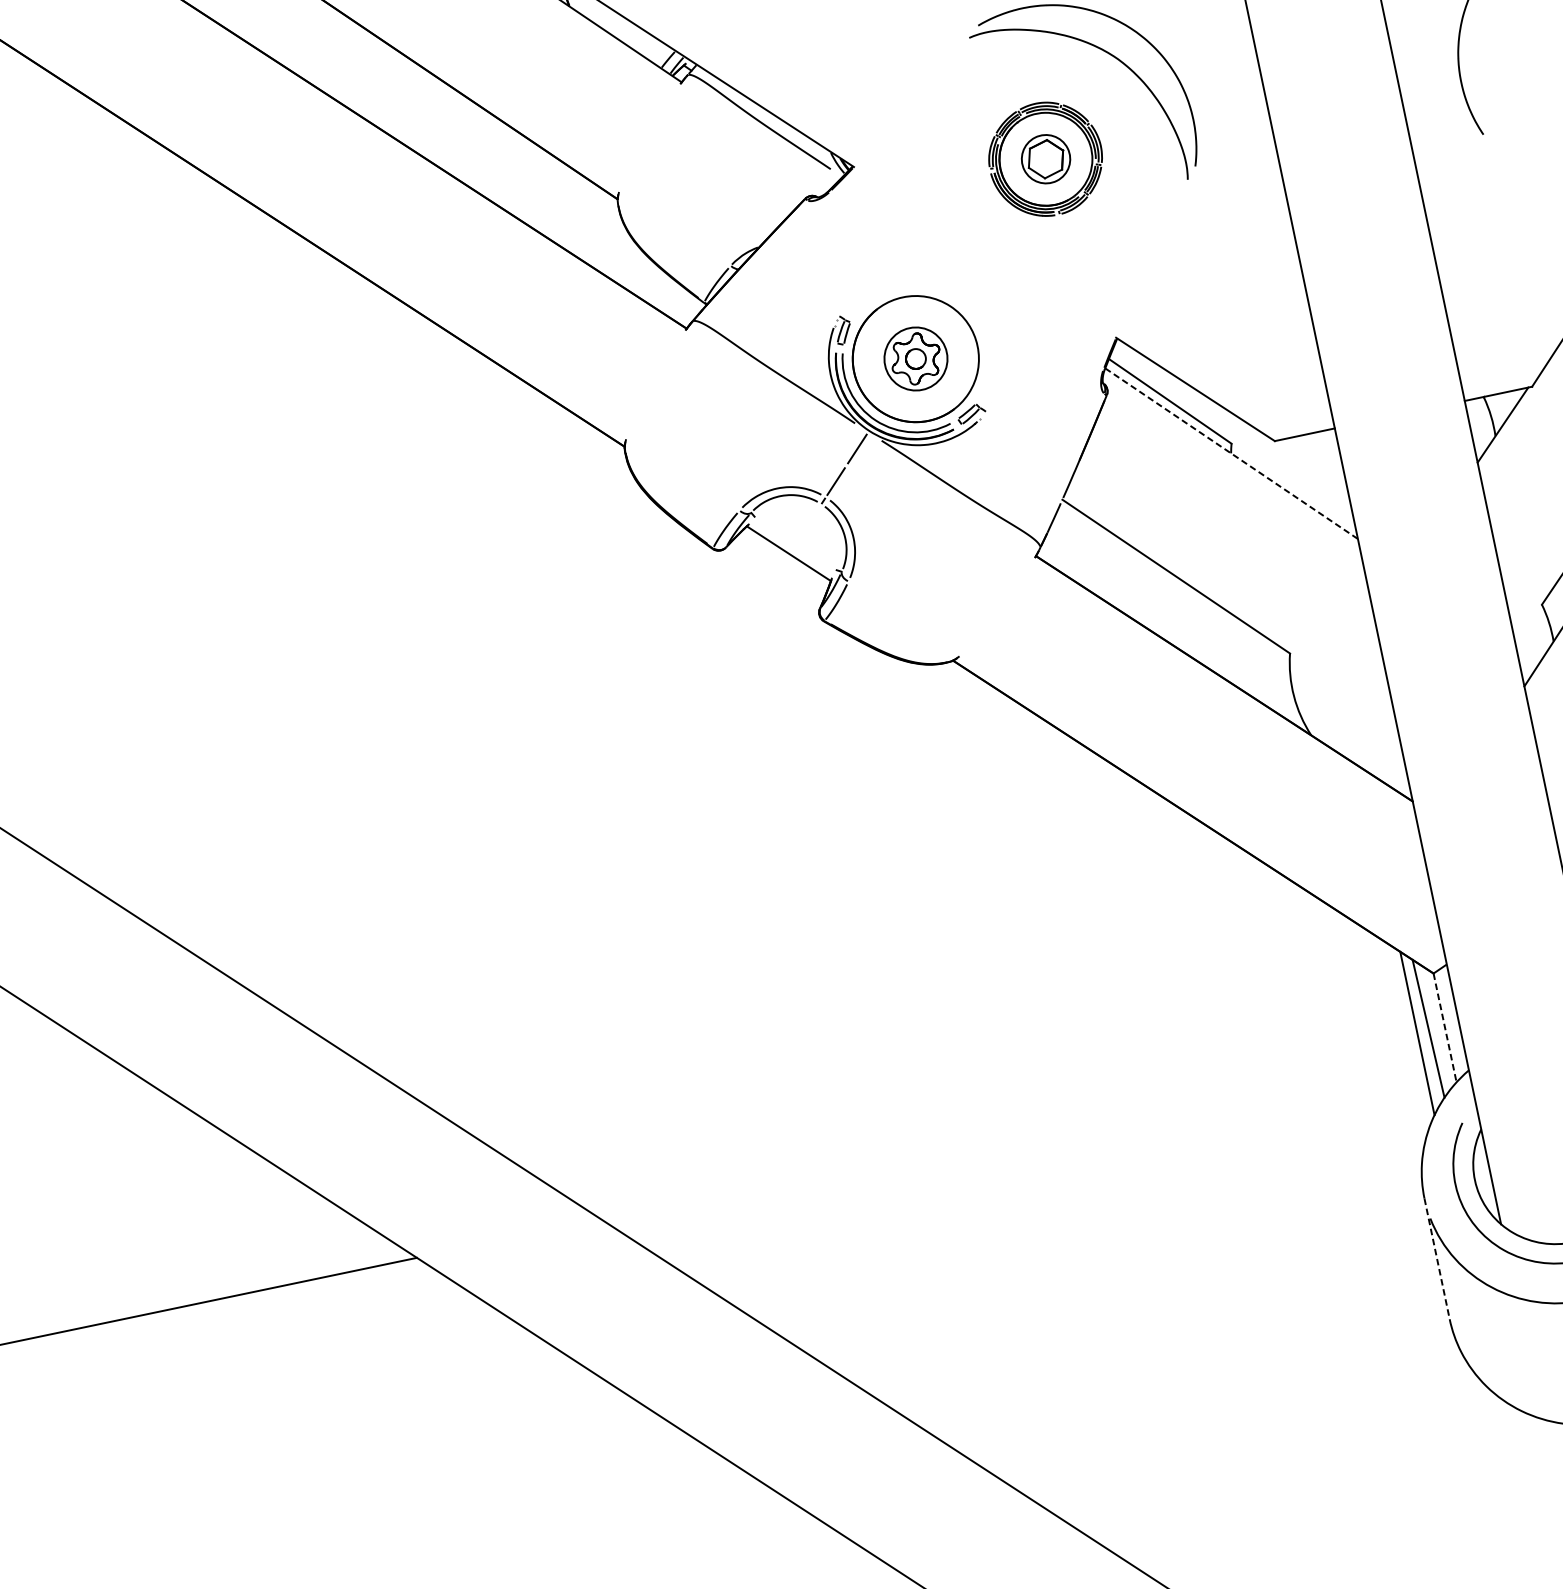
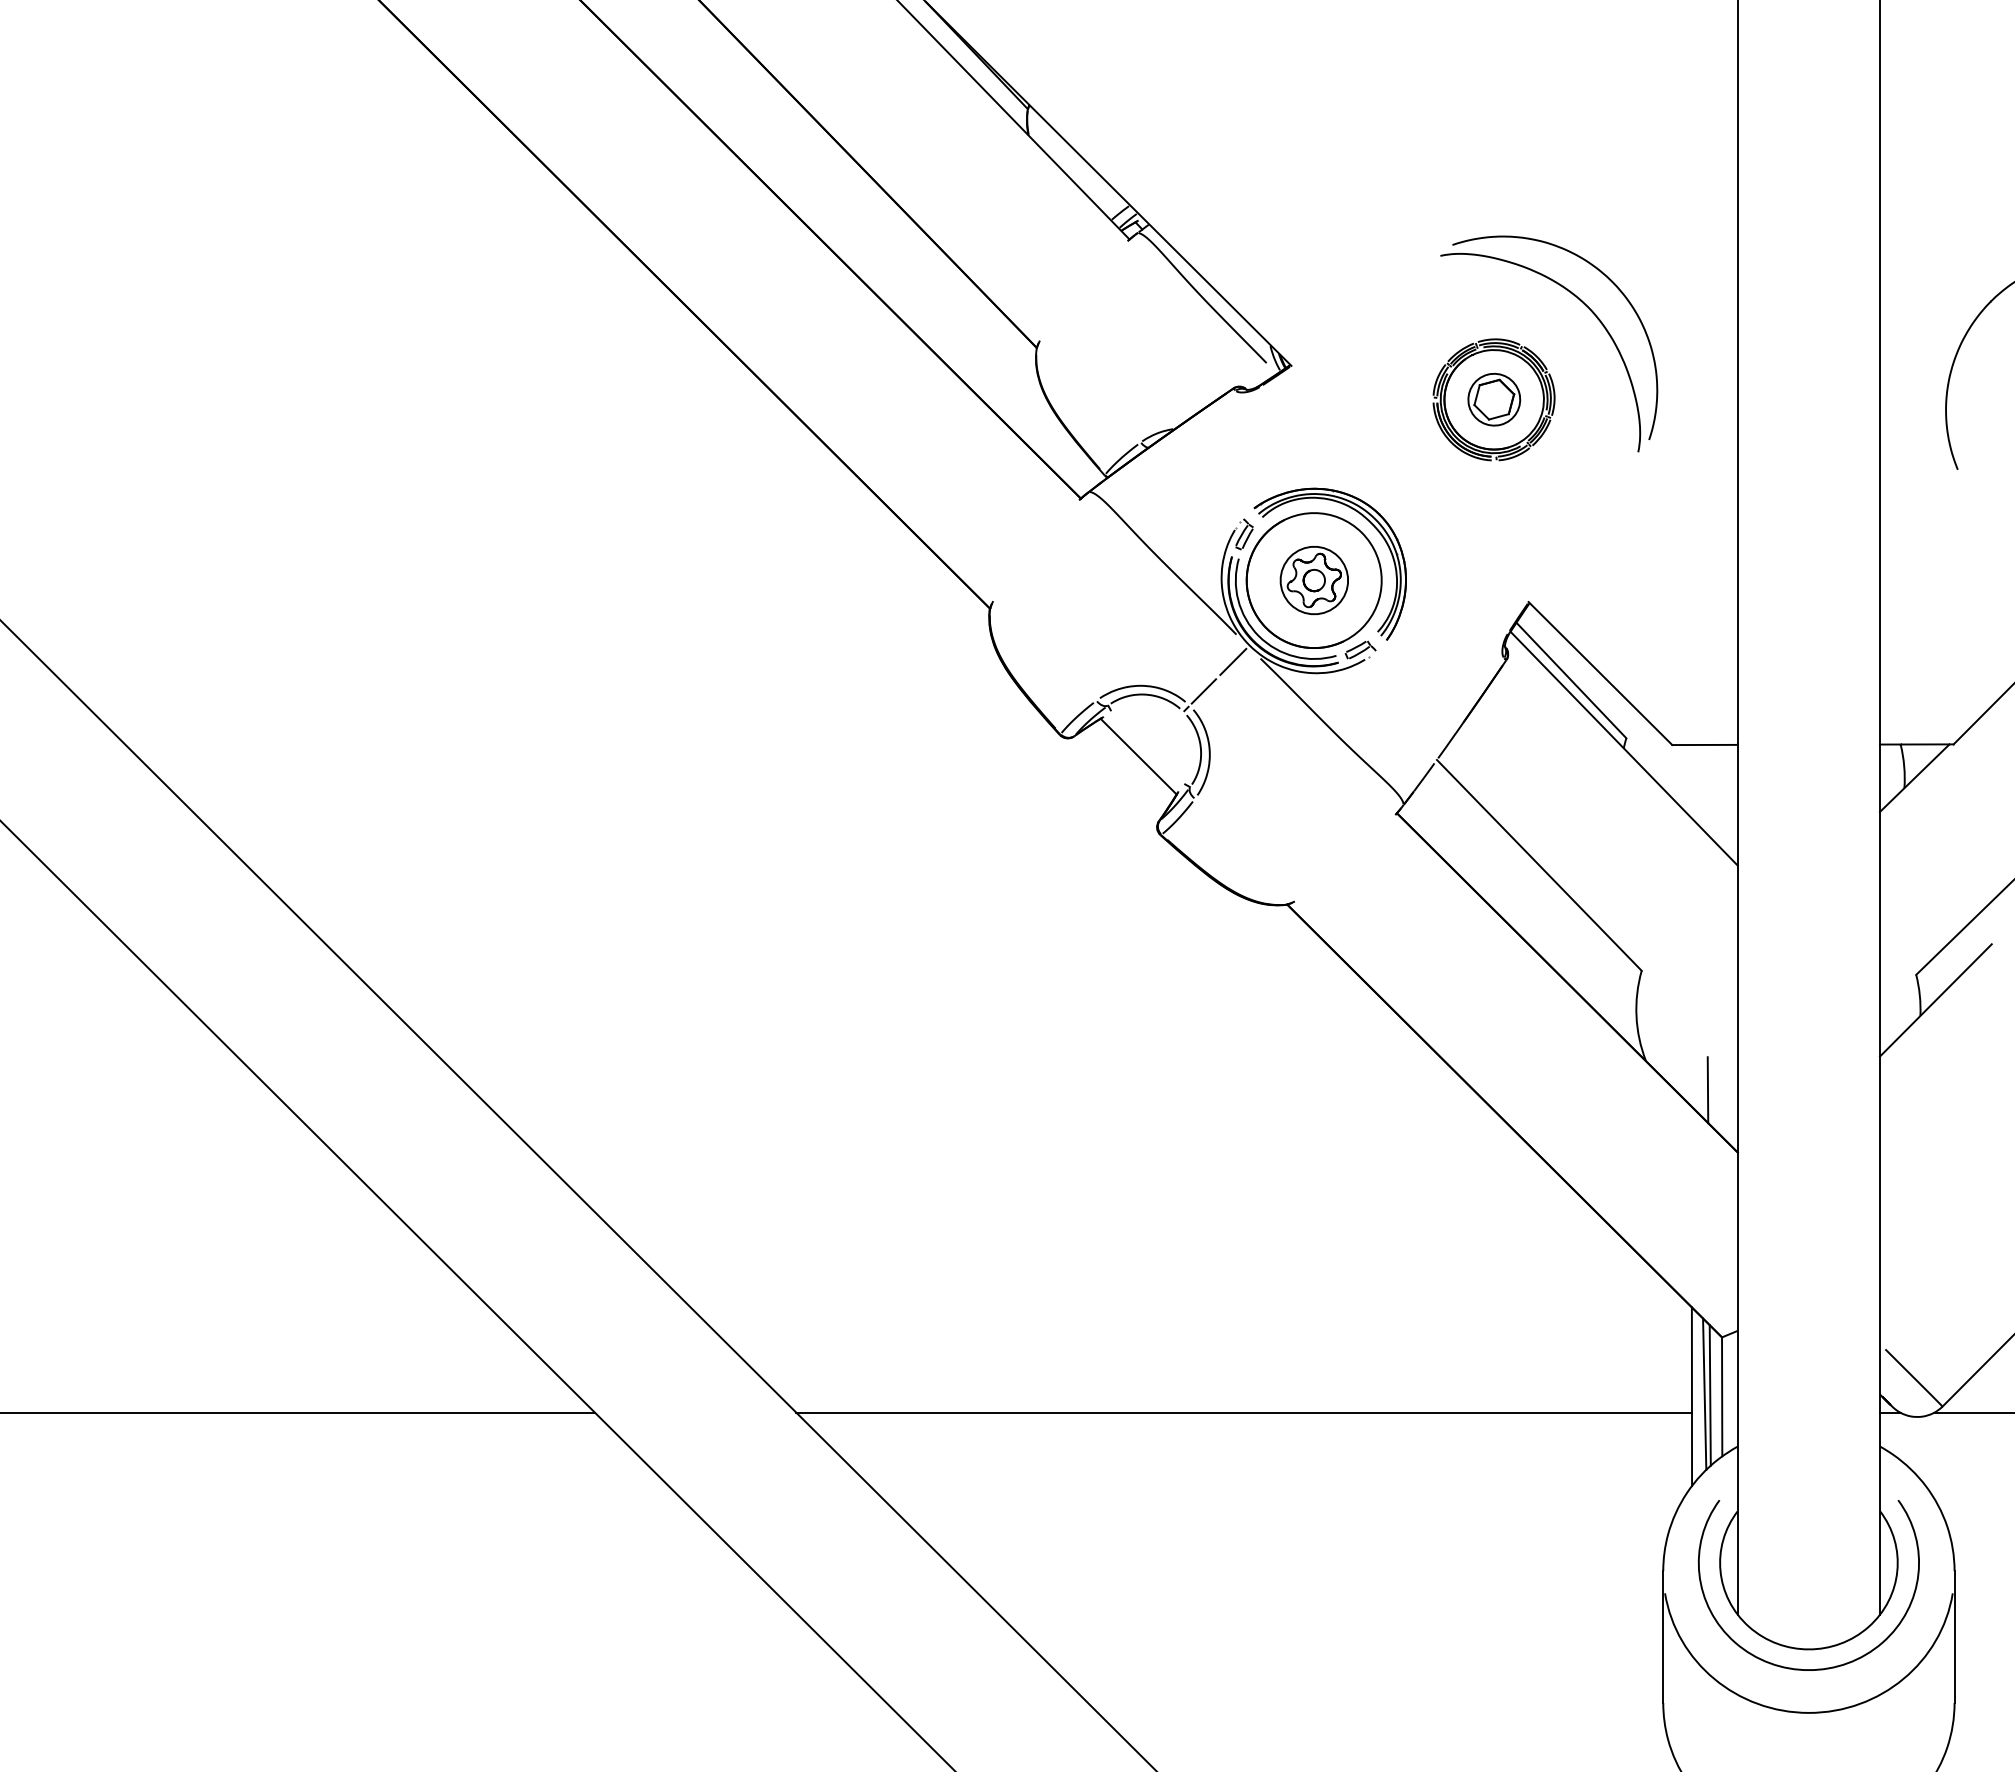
part: (949, 292) -> (1364, 518), added
line: (1232, 454) -> (1624, 749), dashed -> solid
line: (1373, 750) -> (1707, 1090), added
line: (1445, 1028) -> (1722, 1397), dashed -> solid
line: (1433, 1029) -> (1709, 1395), added
line: (1010, 1133) -> (1243, 1412), added
line: (1437, 1259) -> (1663, 1637), dashed -> solid

